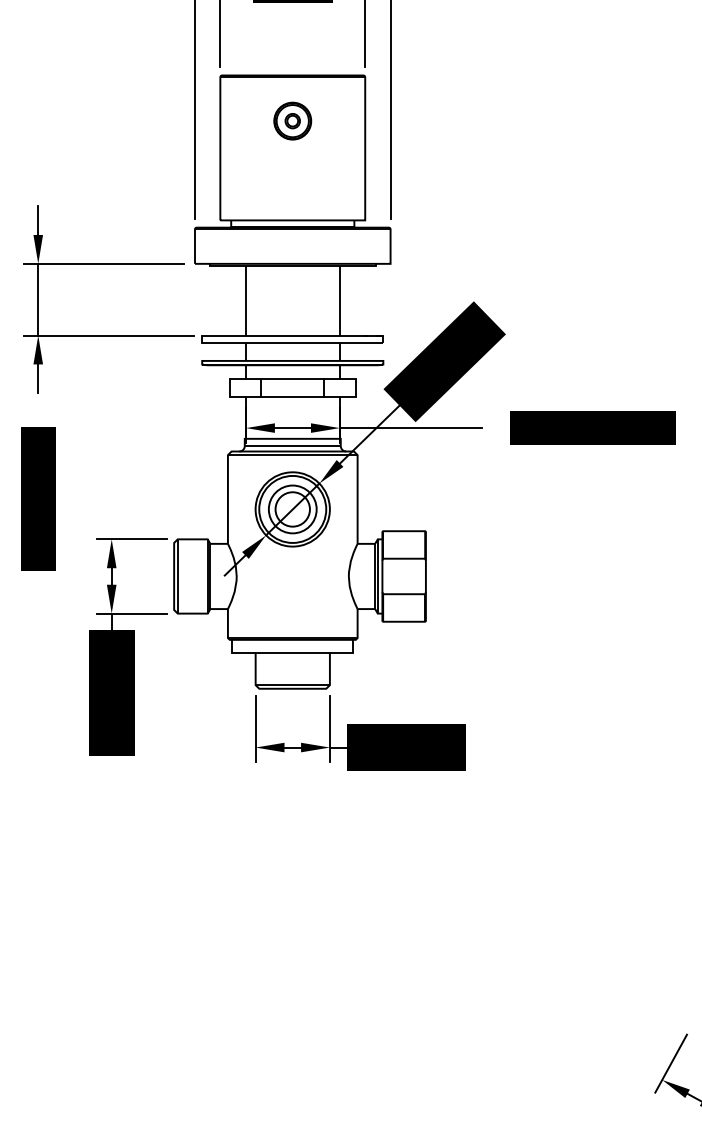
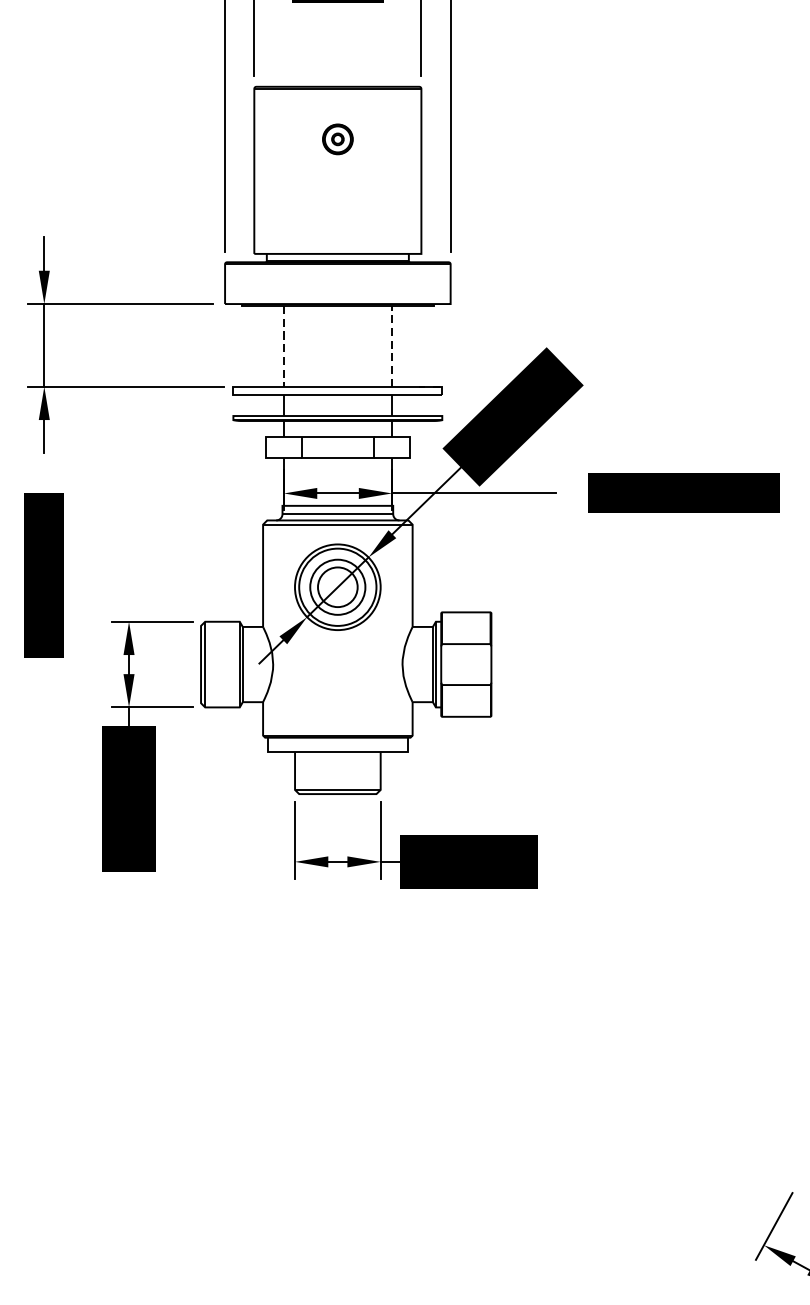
part: (292, 120) -> (337, 138), size x0.7
line: (246, 300) -> (284, 346), solid -> dashed
line: (339, 300) -> (391, 346), solid -> dashed

